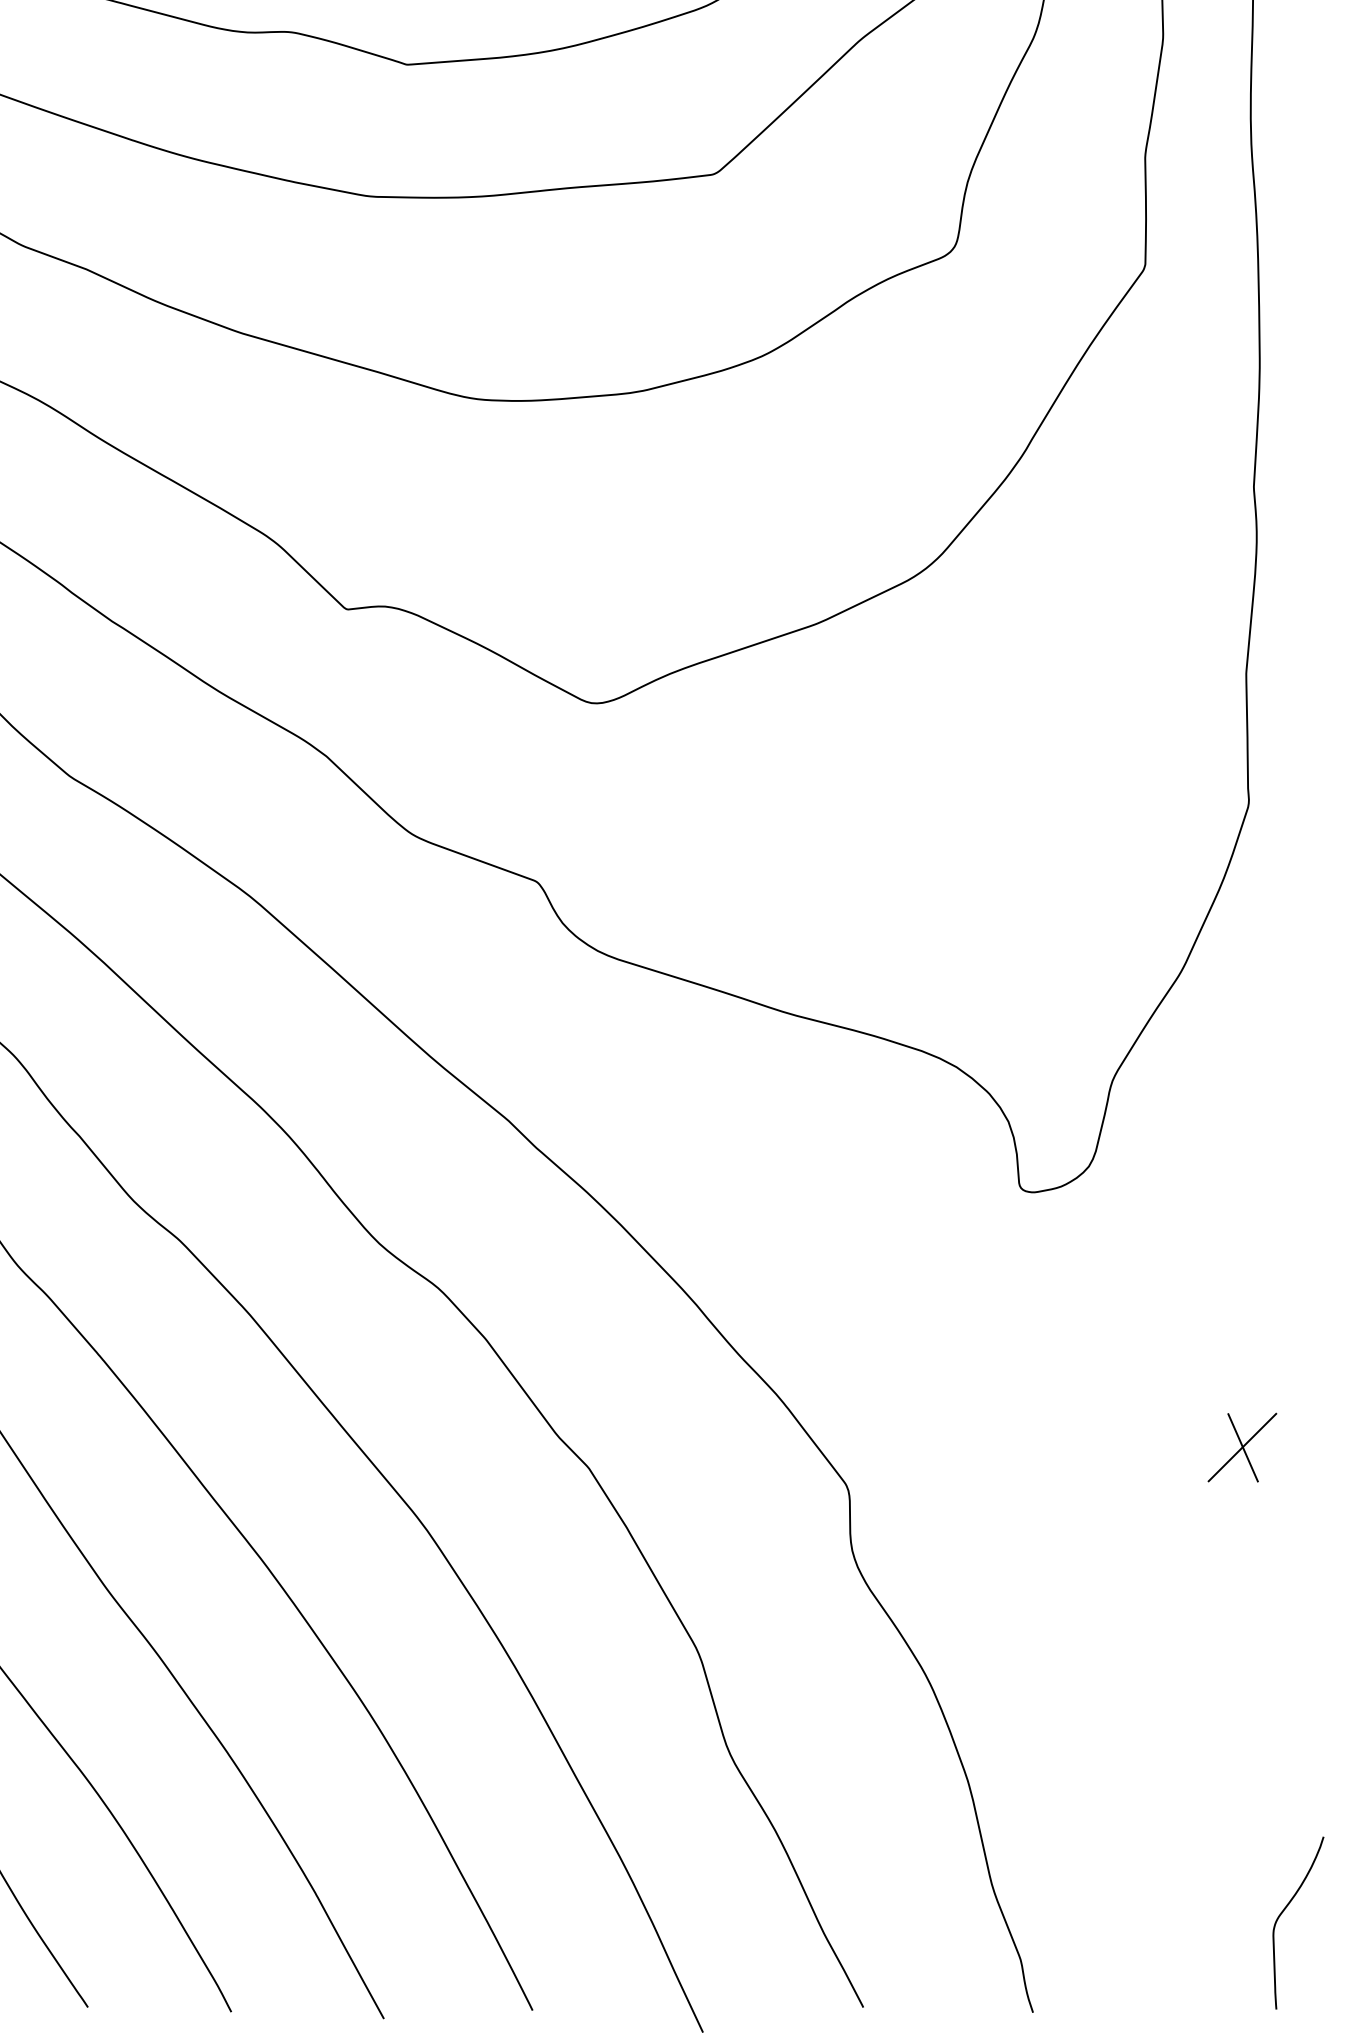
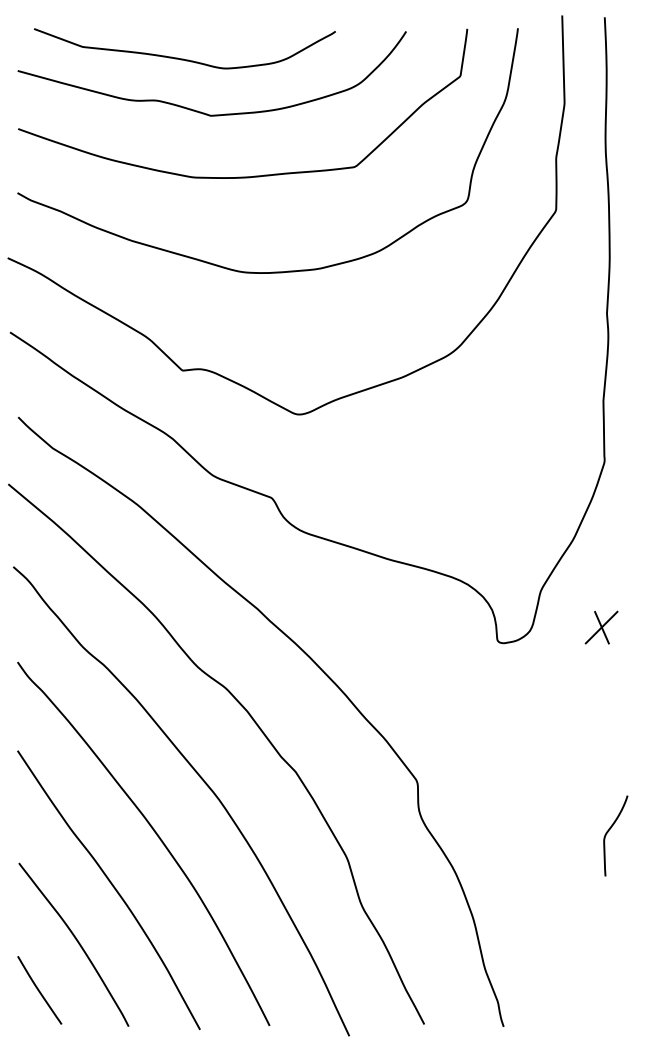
part: (1242, 1447) -> (601, 627), moved
curve: (1282, 1915) -> (608, 832), moved

